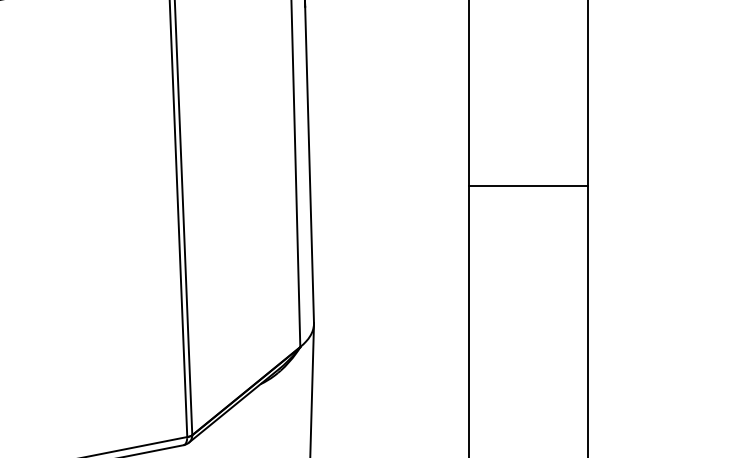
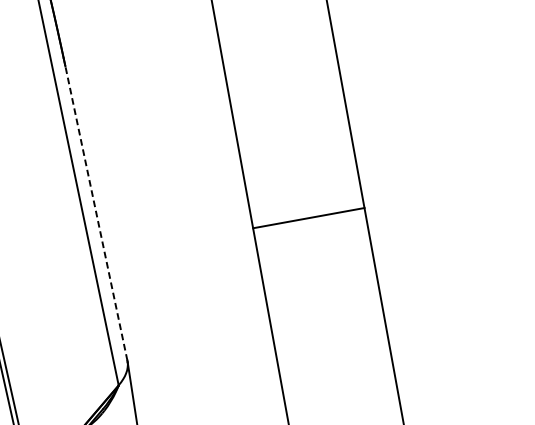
line: (309, 164) -> (96, 212), solid -> dashed
line: (527, 185) -> (307, 217), moved

